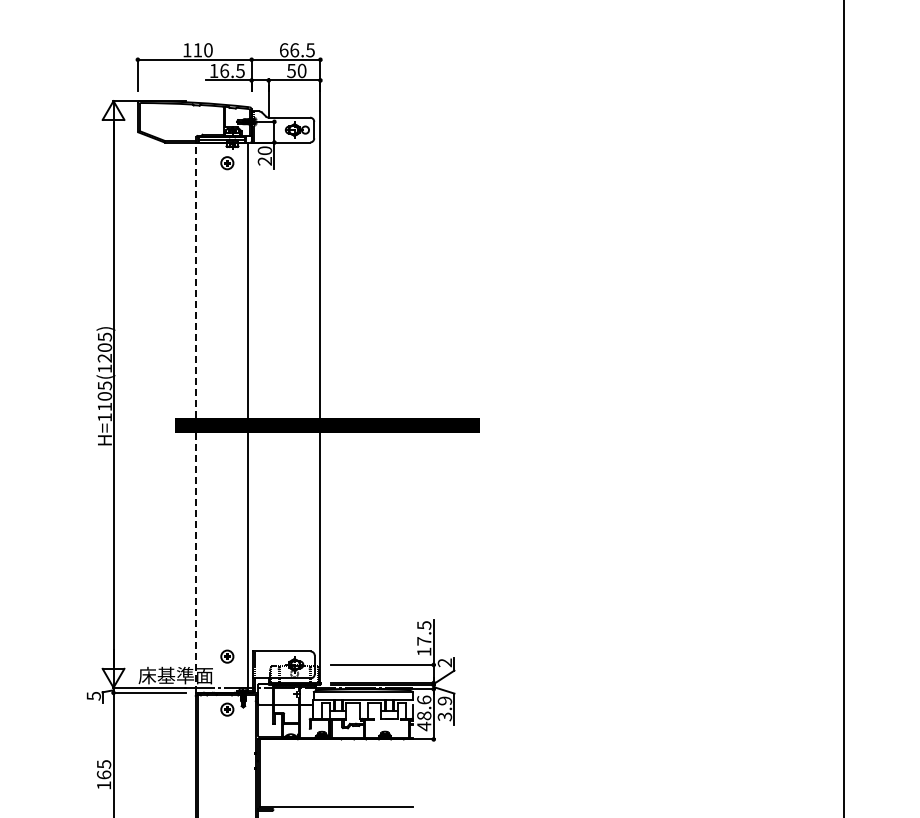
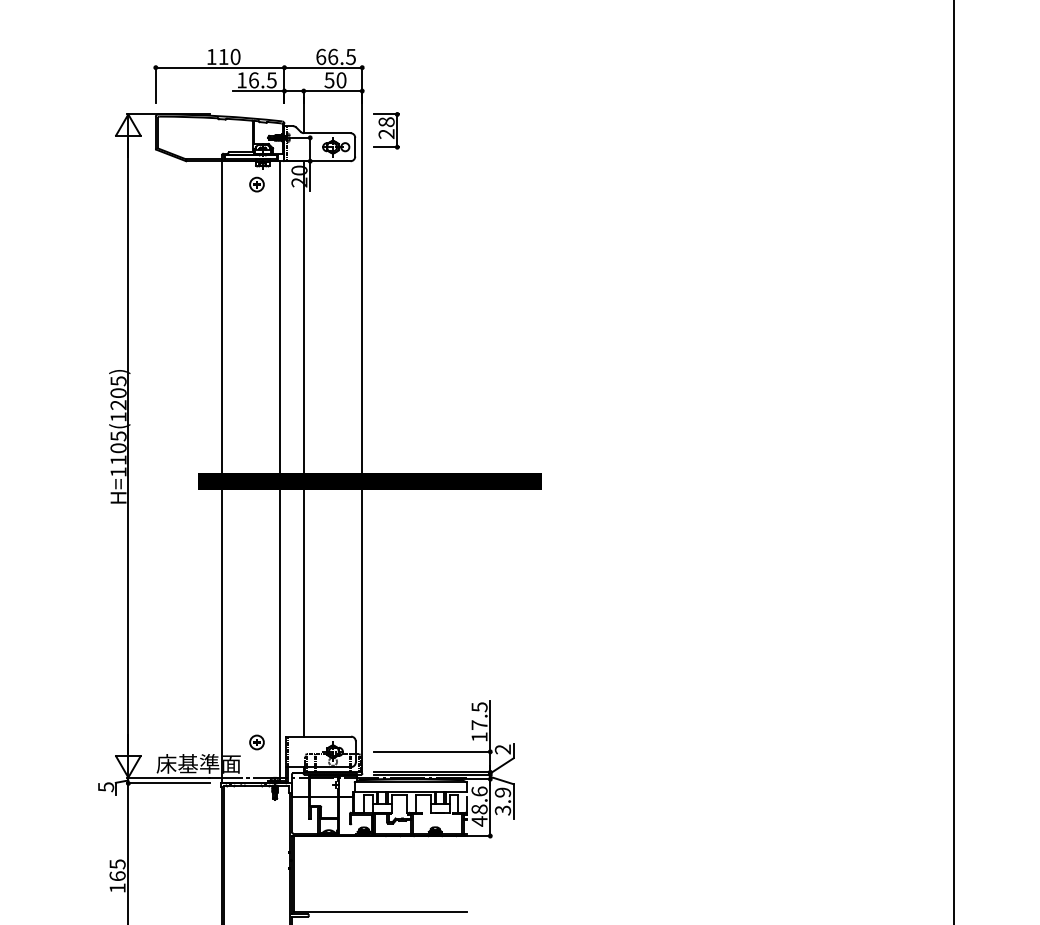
part: (341, 115) -> (386, 130), added
line: (268, 396) -> (303, 448), added
line: (196, 417) -> (222, 472), dashed -> solid
part: (227, 709) -> (257, 802), removed

